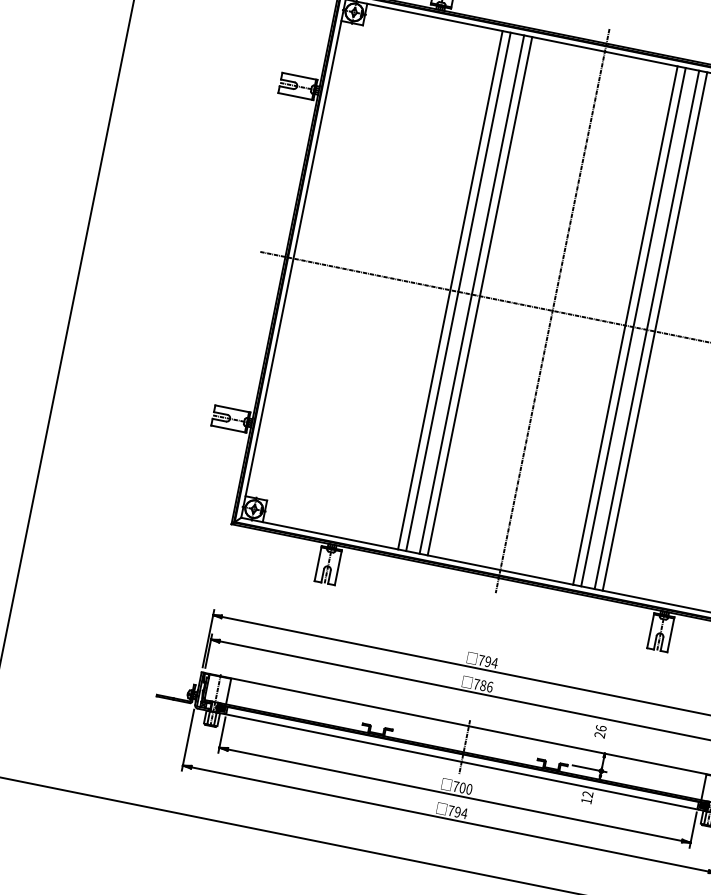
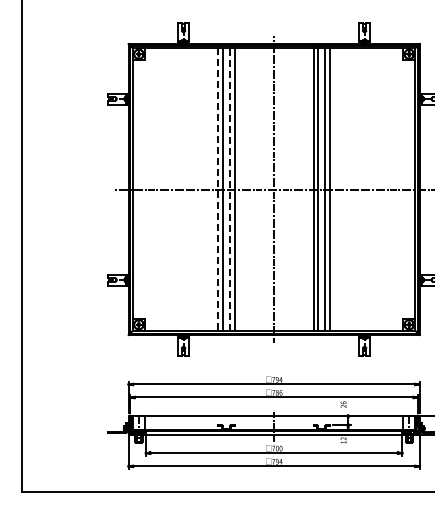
line: (450, 292) -> (218, 190), solid -> dashed
line: (472, 294) -> (230, 189), solid -> dashed

